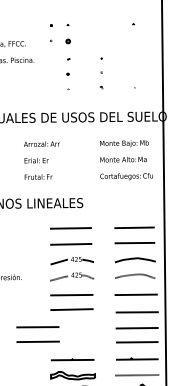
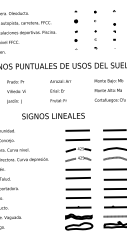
part: (51, 31) -> (95, 15), moved
part: (133, 58) -> (114, 31), added
part: (38, 334) -> (78, 193), moved

